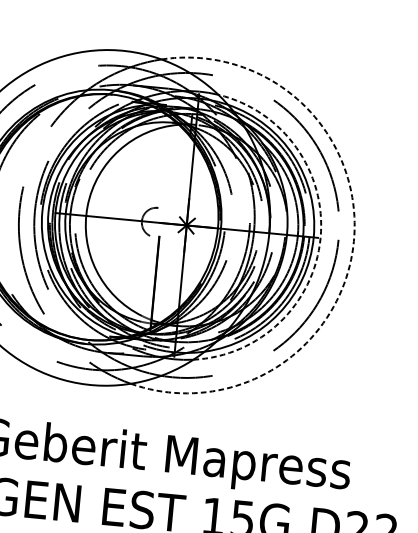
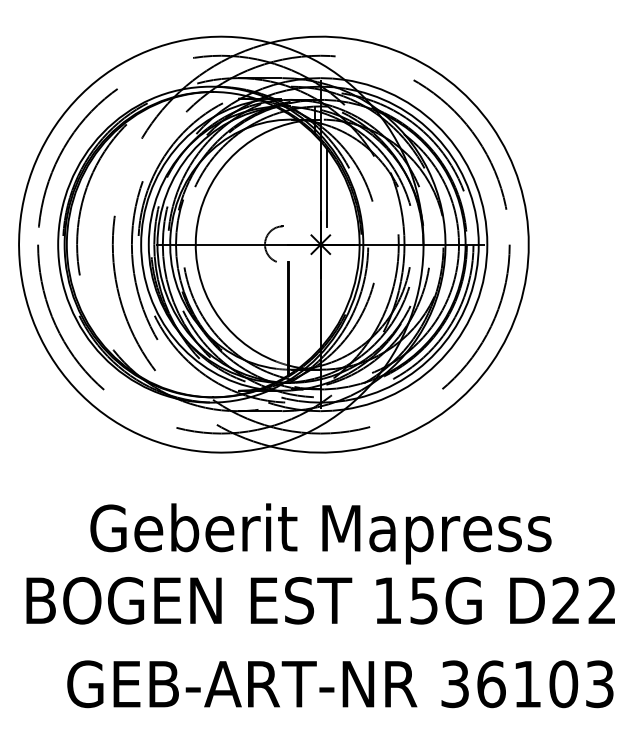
line: (195, 179) -> (326, 187), added
arc: (320, 237) -> (487, 244), dashed -> solid
arc: (353, 241) -> (528, 244), dashed -> solid

